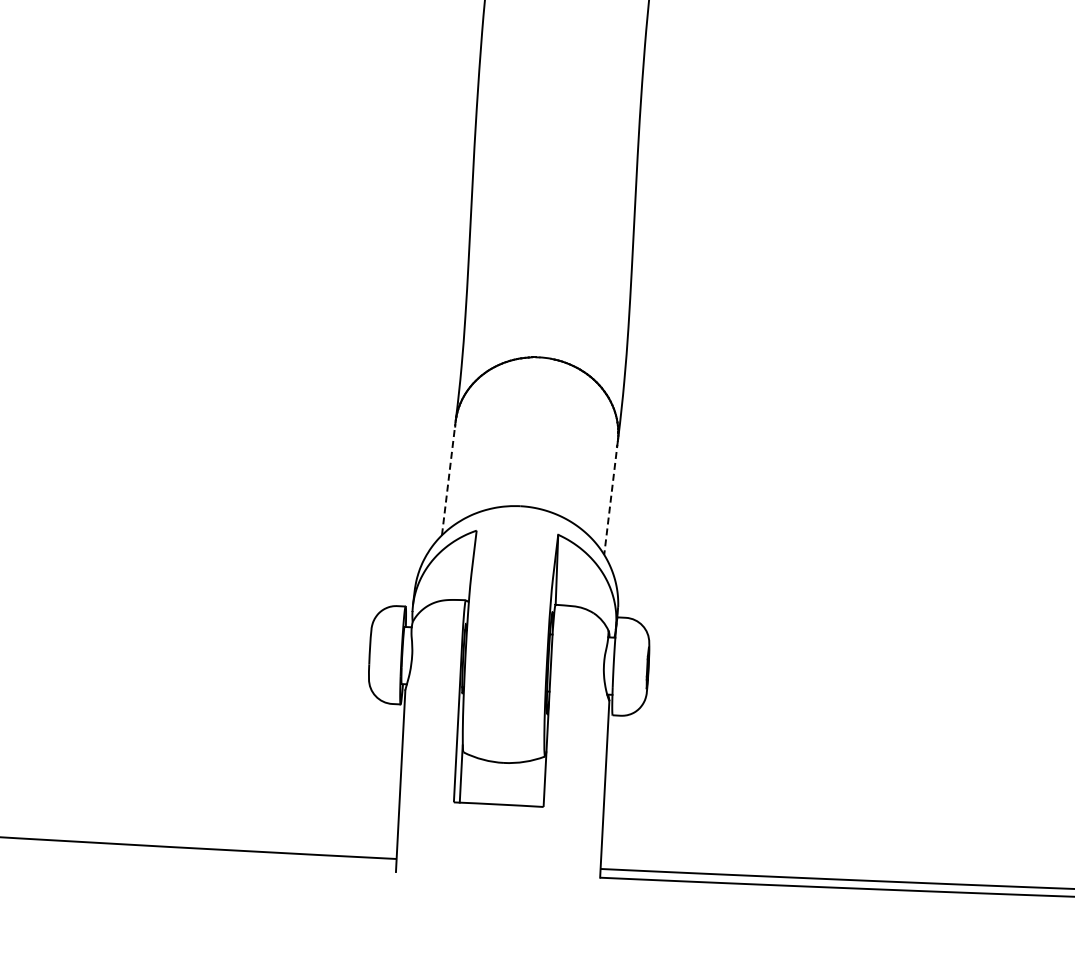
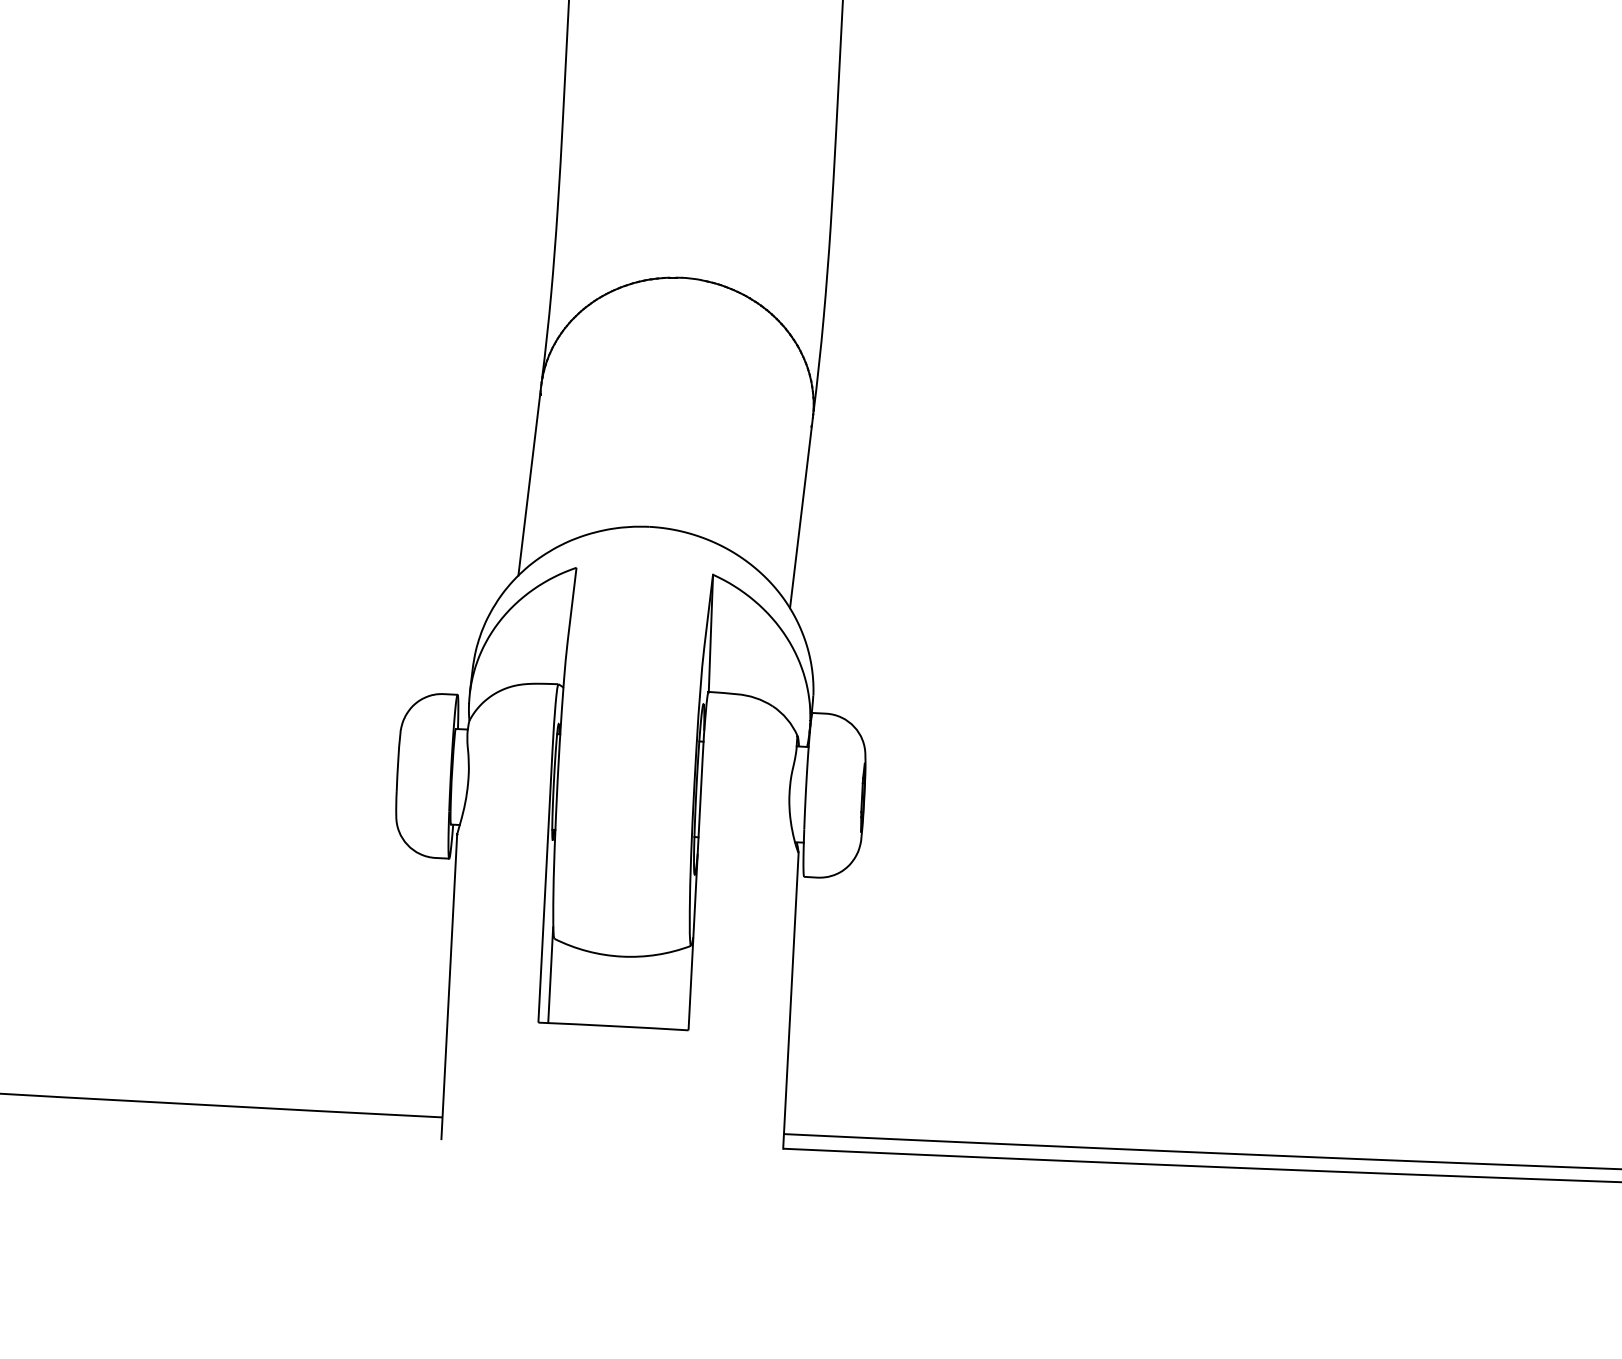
line: (448, 478) -> (529, 480), dashed -> solid
line: (611, 498) -> (802, 513), dashed -> solid

